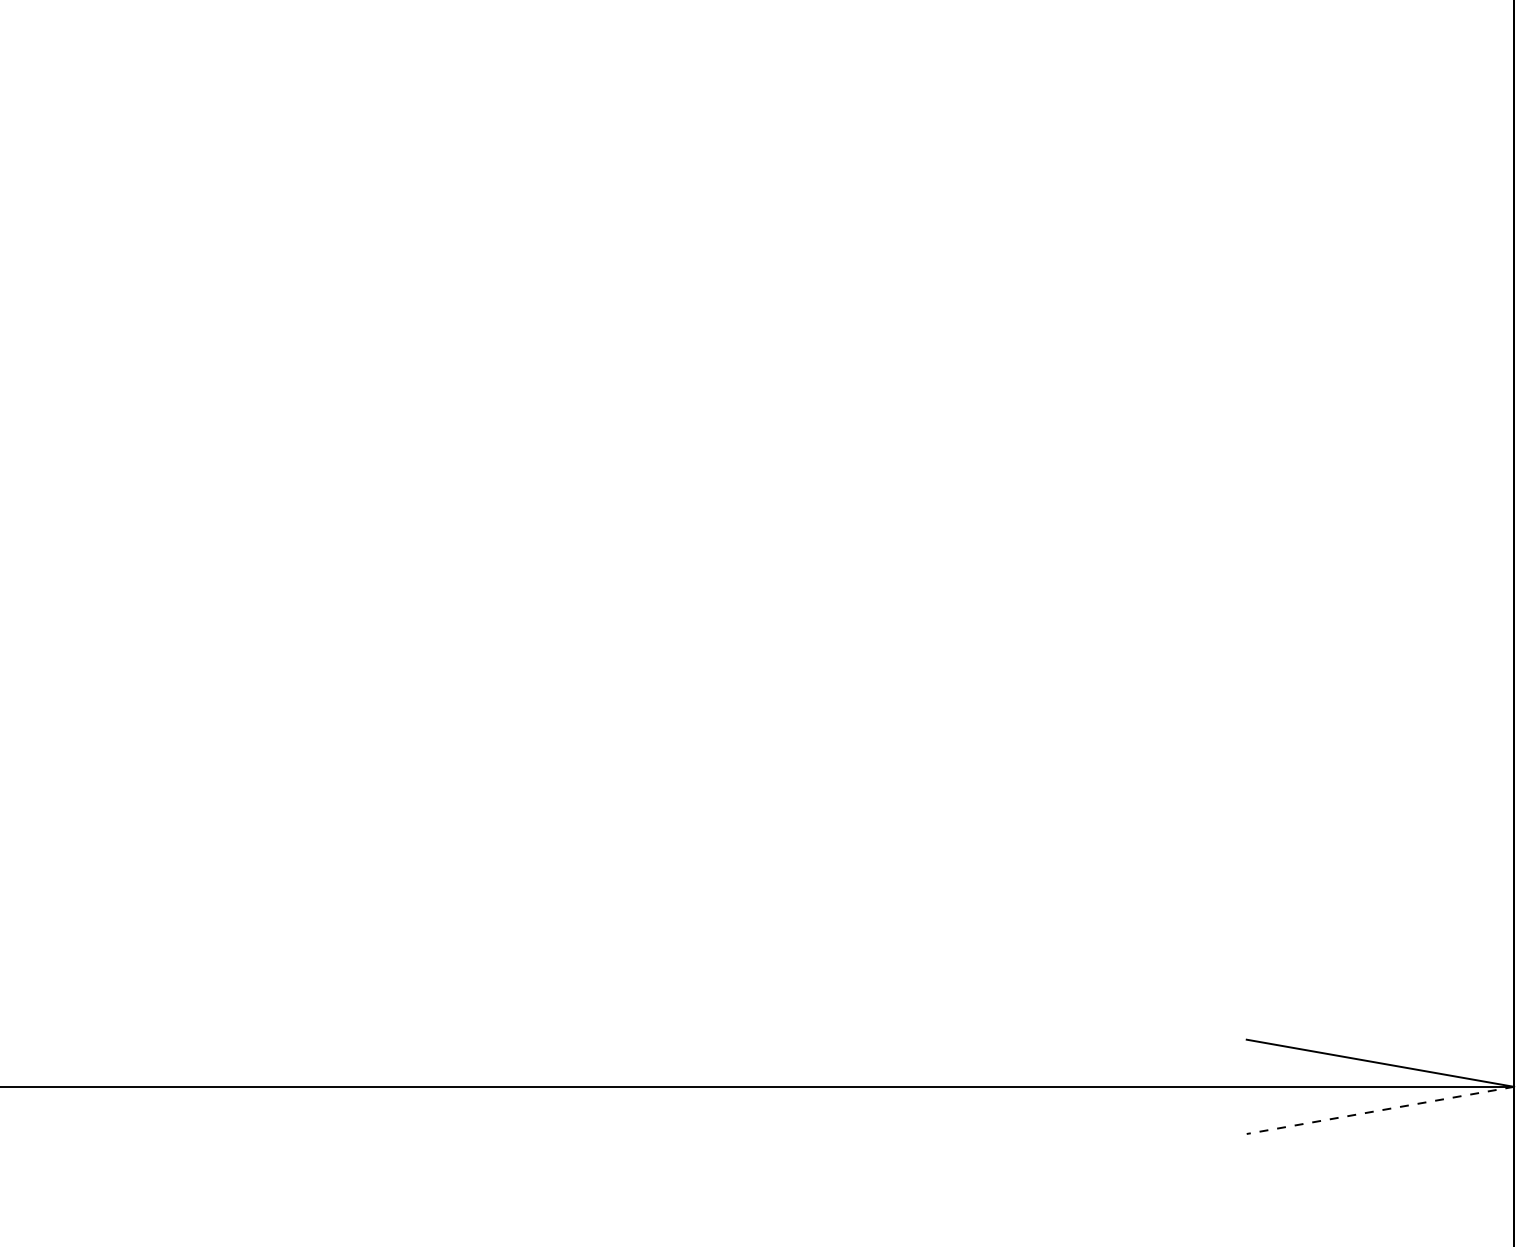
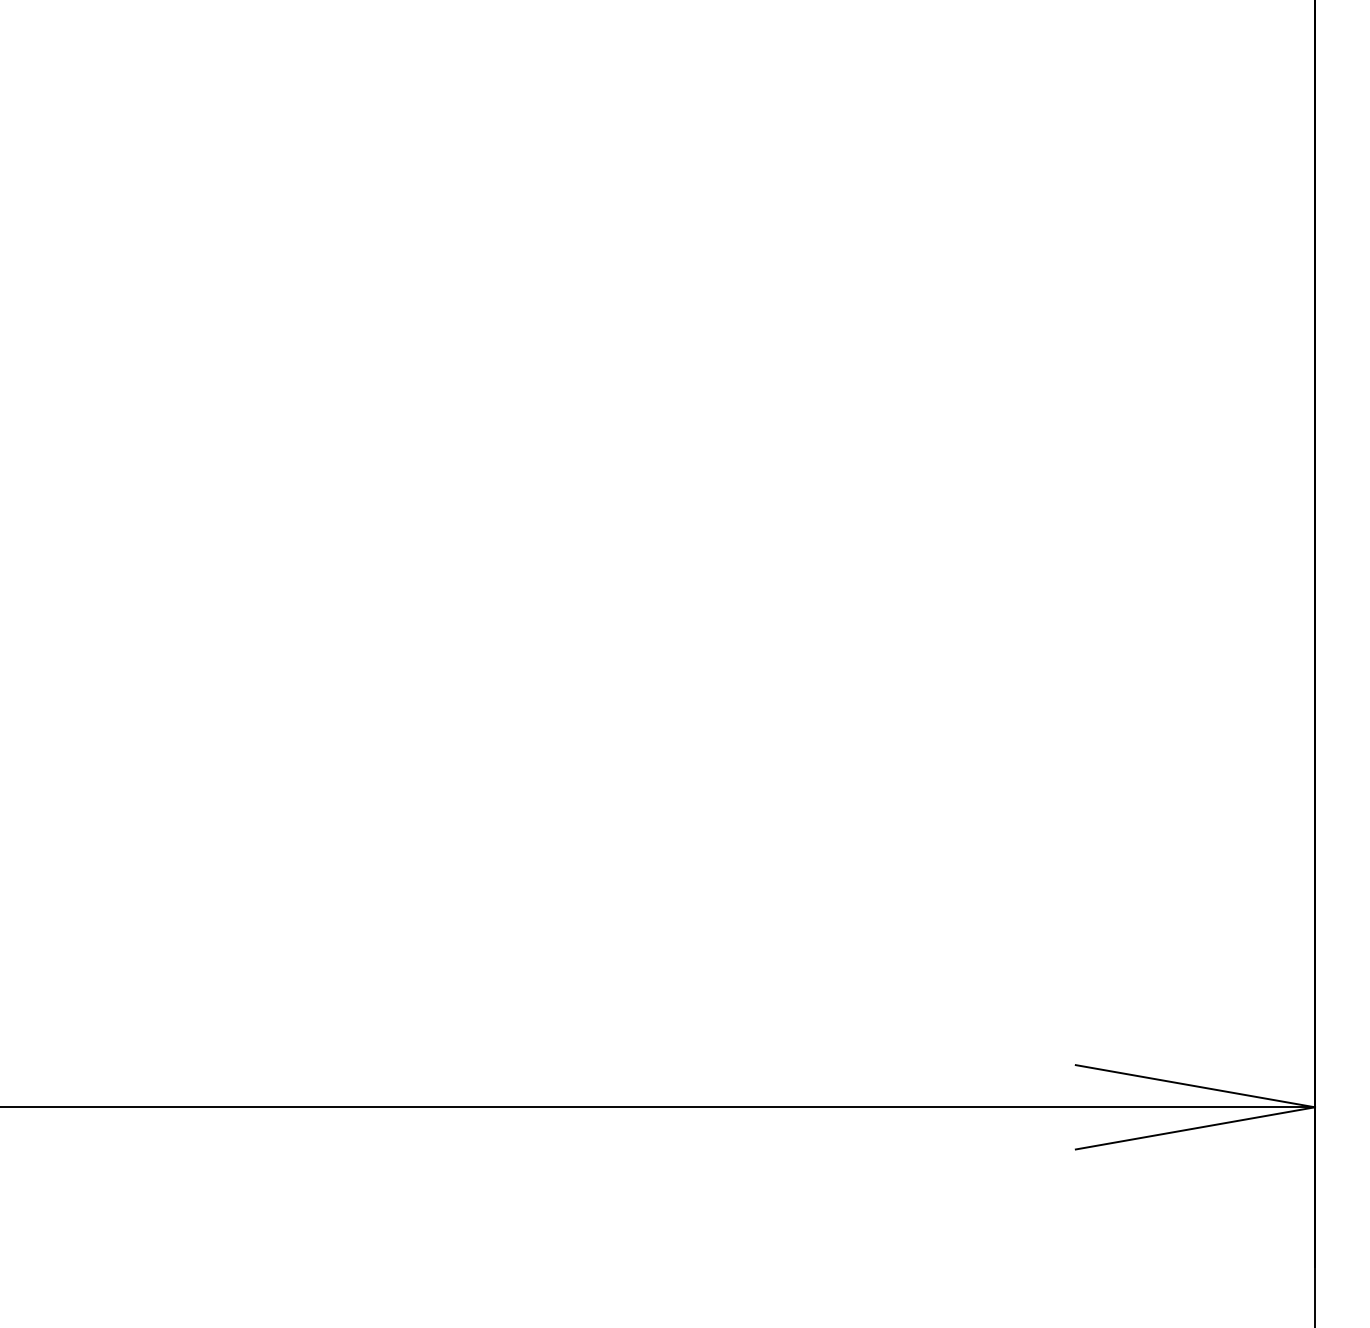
line: (1379, 1110) -> (1194, 1128), dashed -> solid

